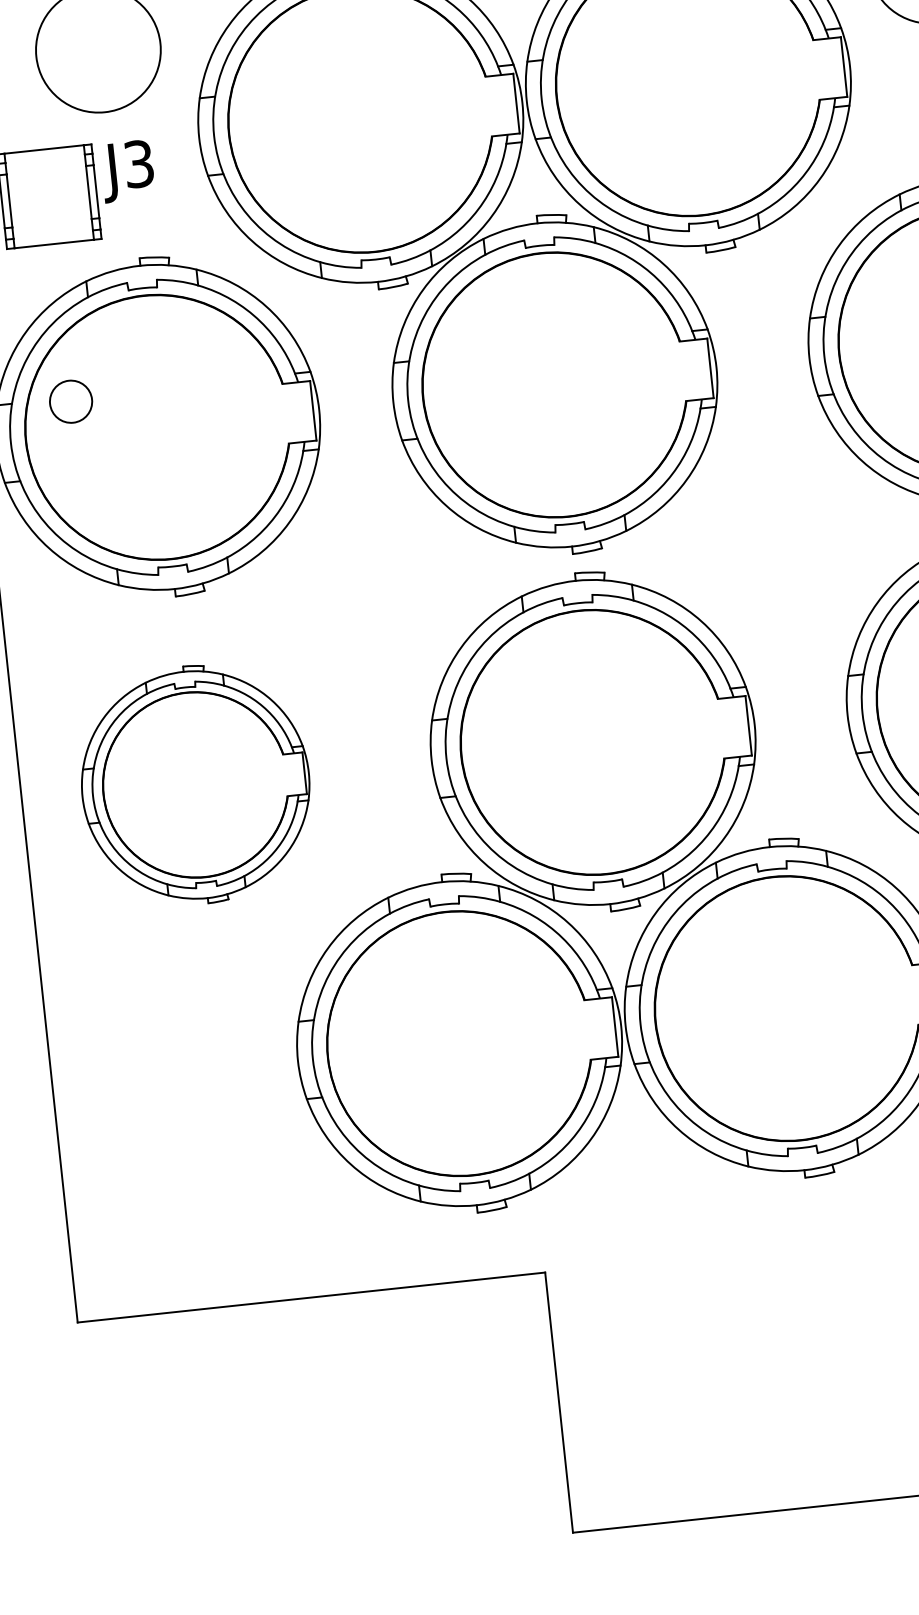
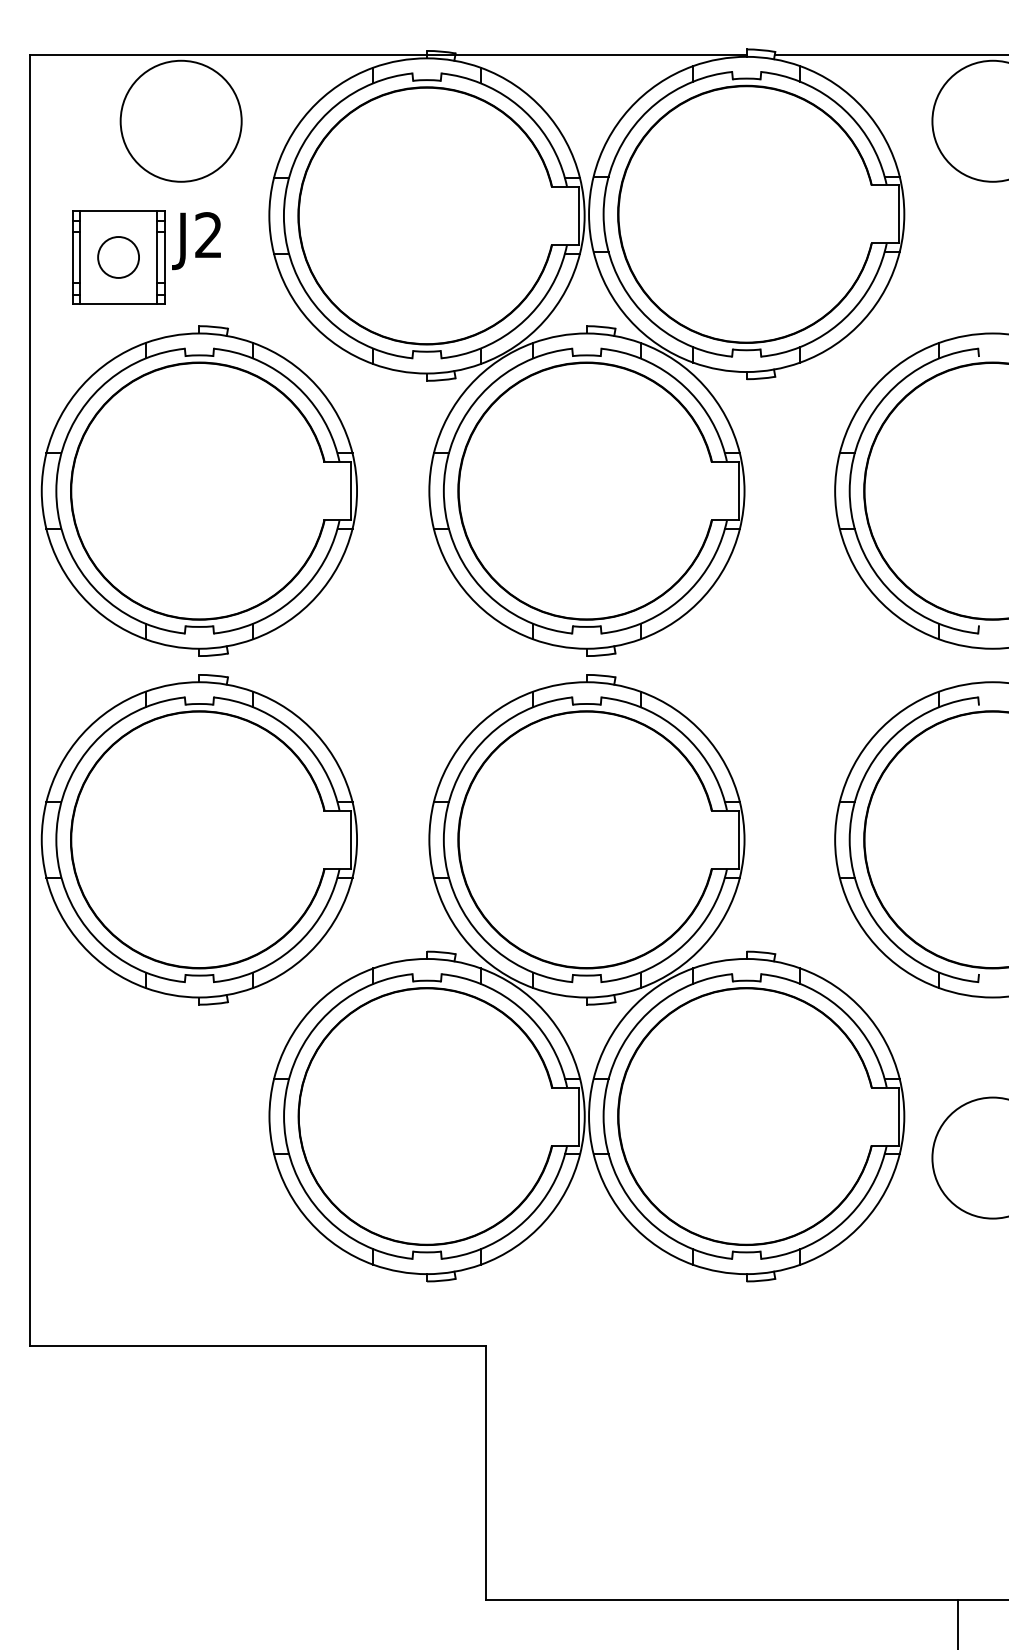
text: (138, 164) -> (208, 235), J3 -> J2
circle: (70, 401) -> (118, 257), moved
part: (194, 784) -> (198, 839), size x1.43

